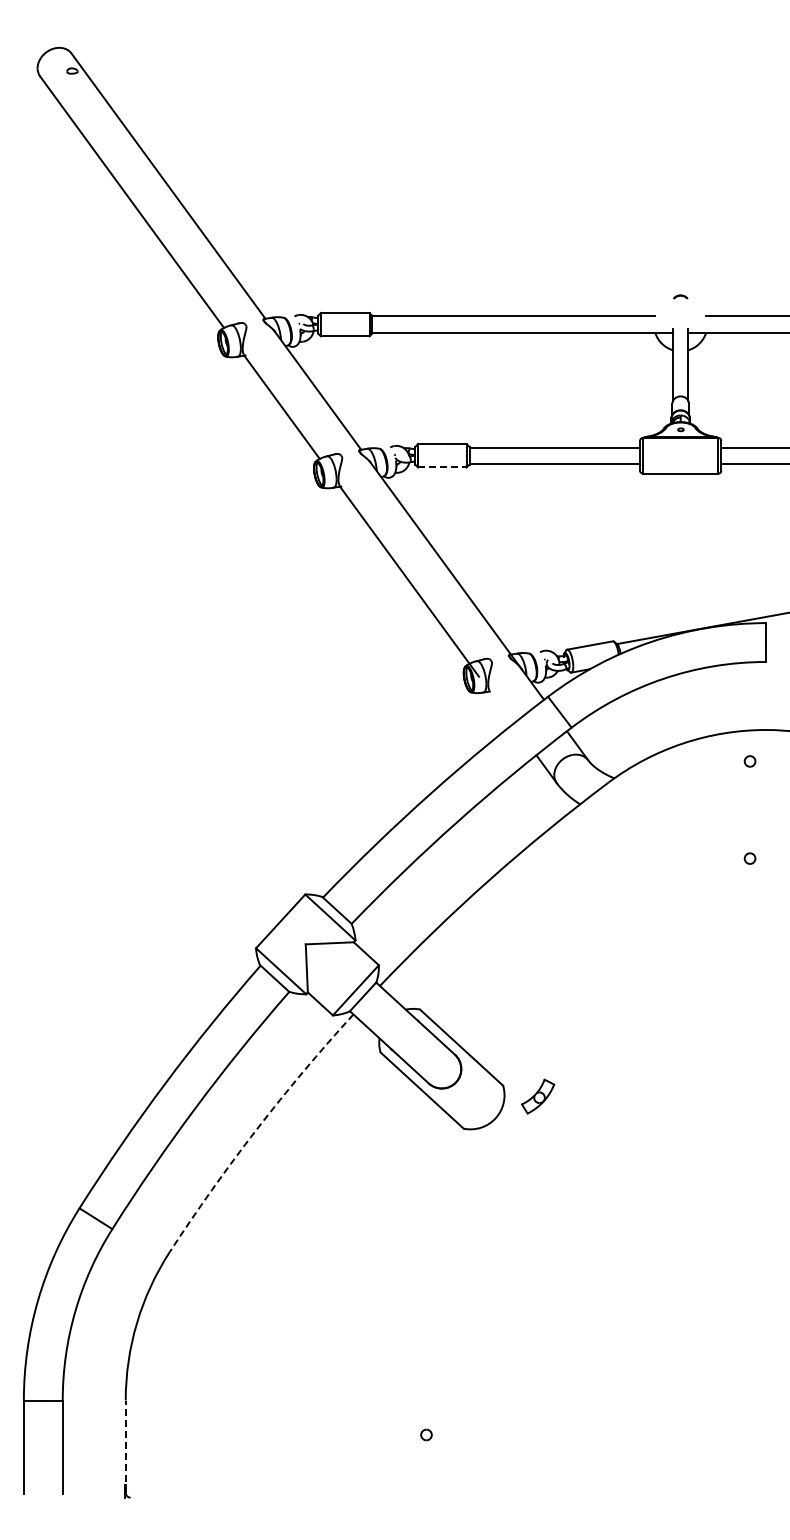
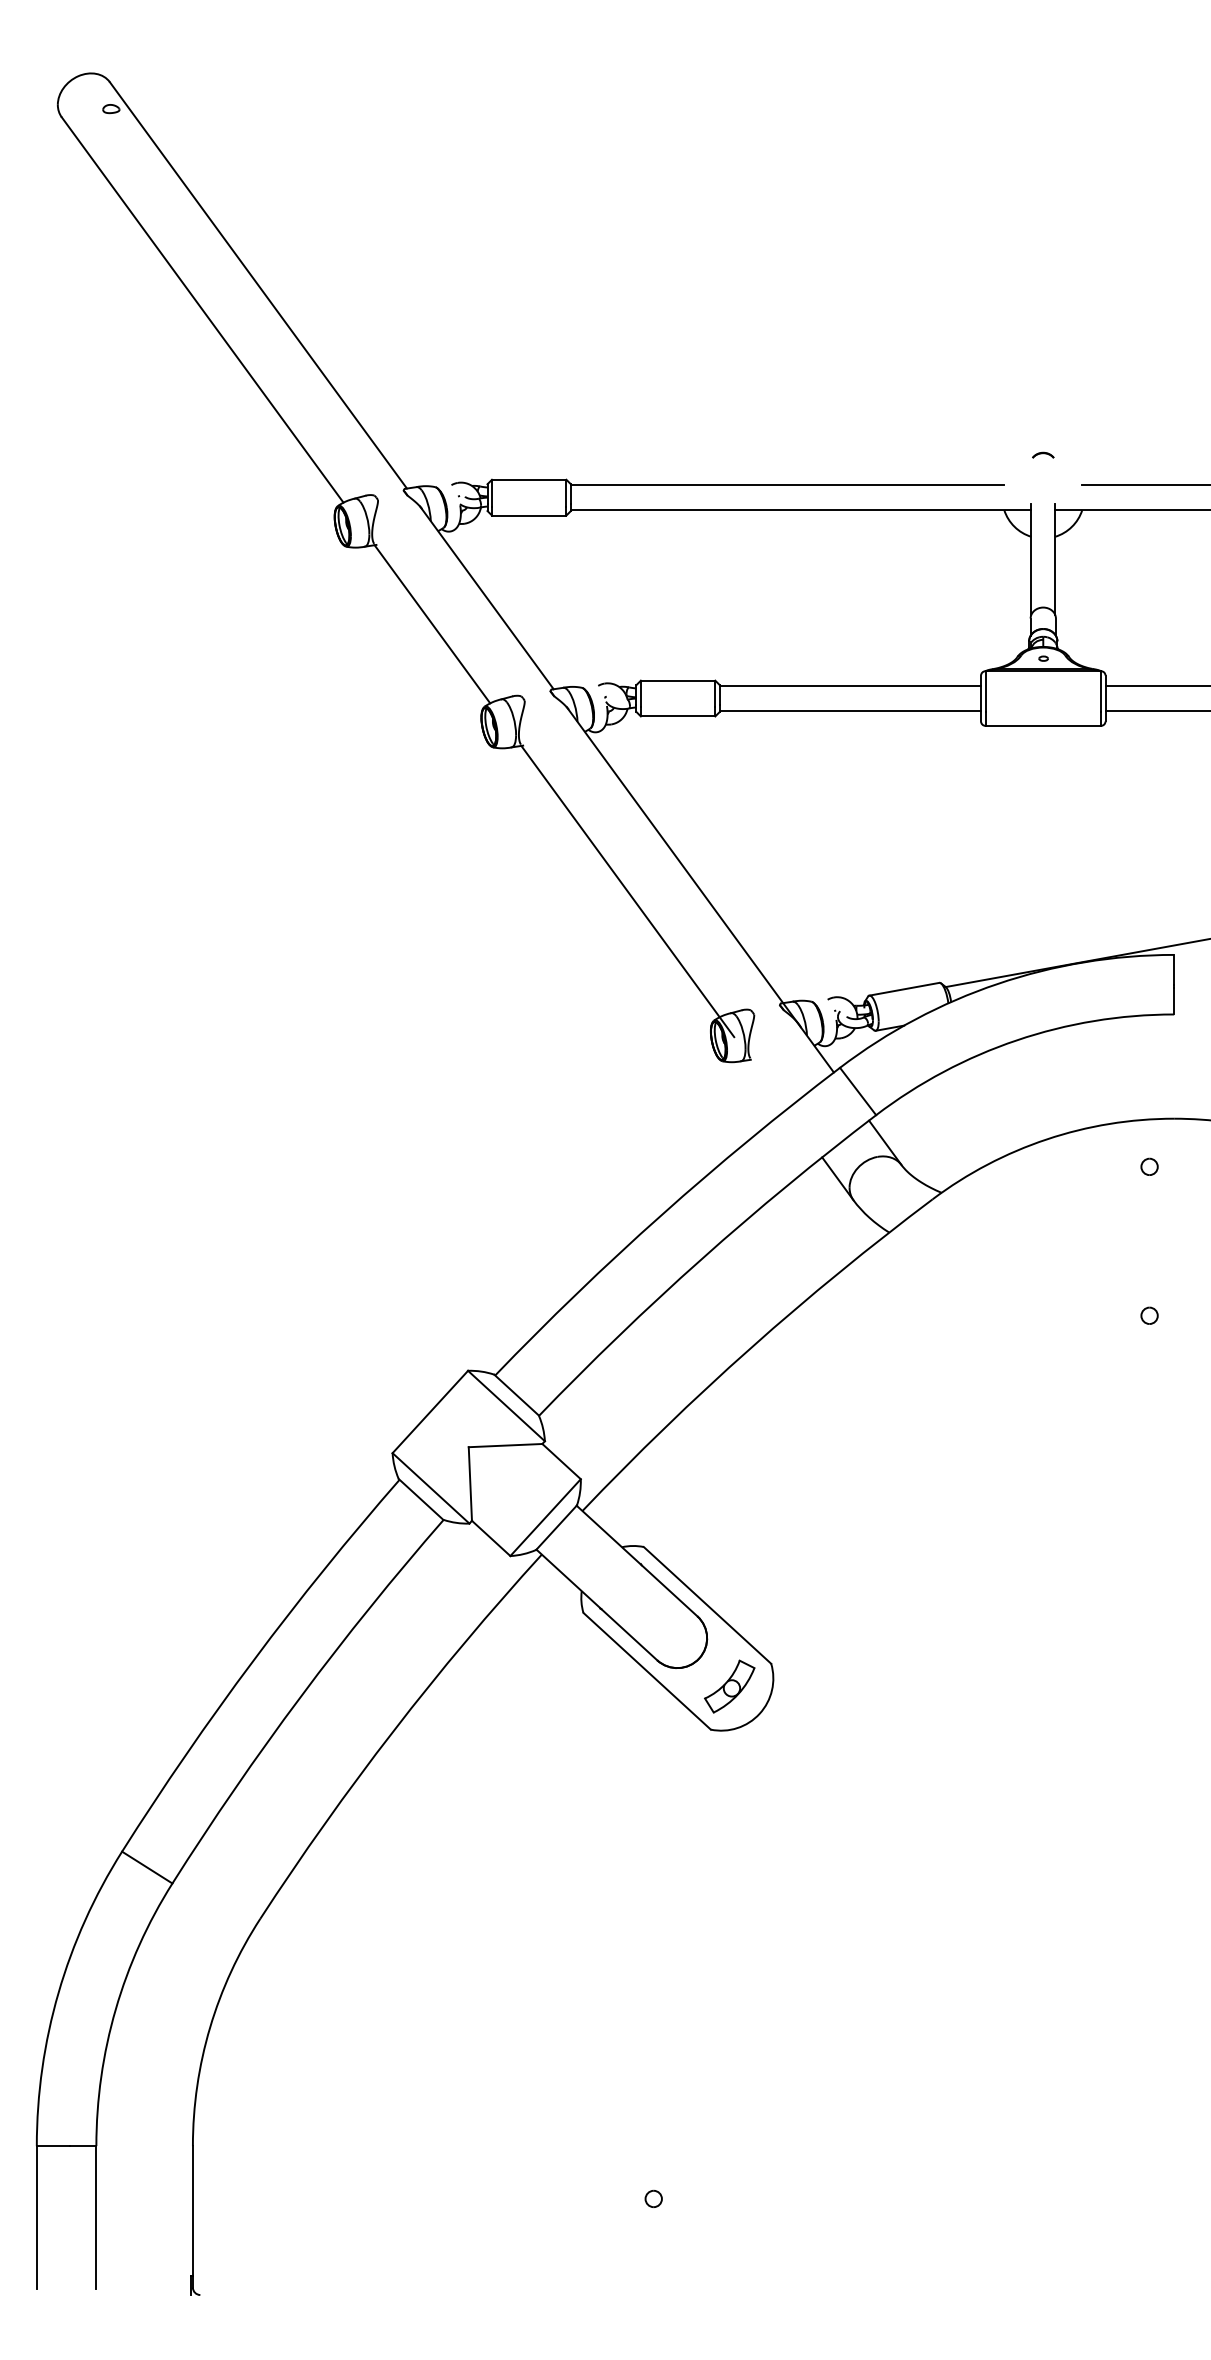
line: (442, 467) -> (678, 716), dashed -> solid
part: (537, 1096) -> (728, 1686), moved
arc: (256, 1129) -> (393, 1730), dashed -> solid
line: (125, 1446) -> (192, 2216), dashed -> solid

